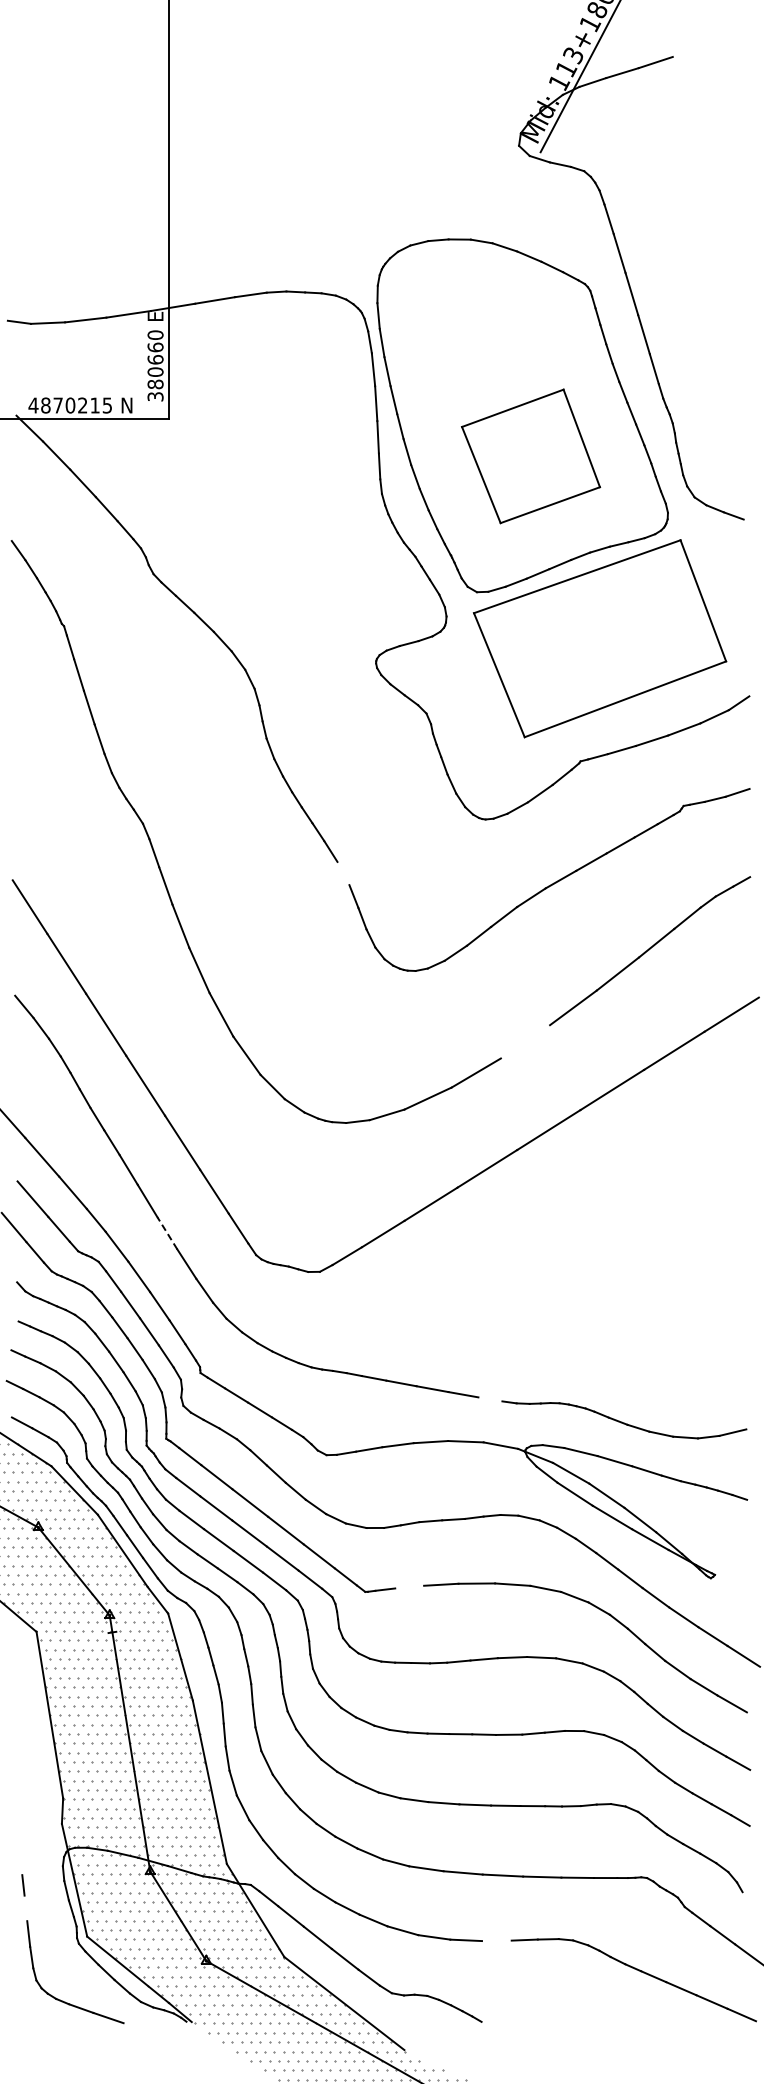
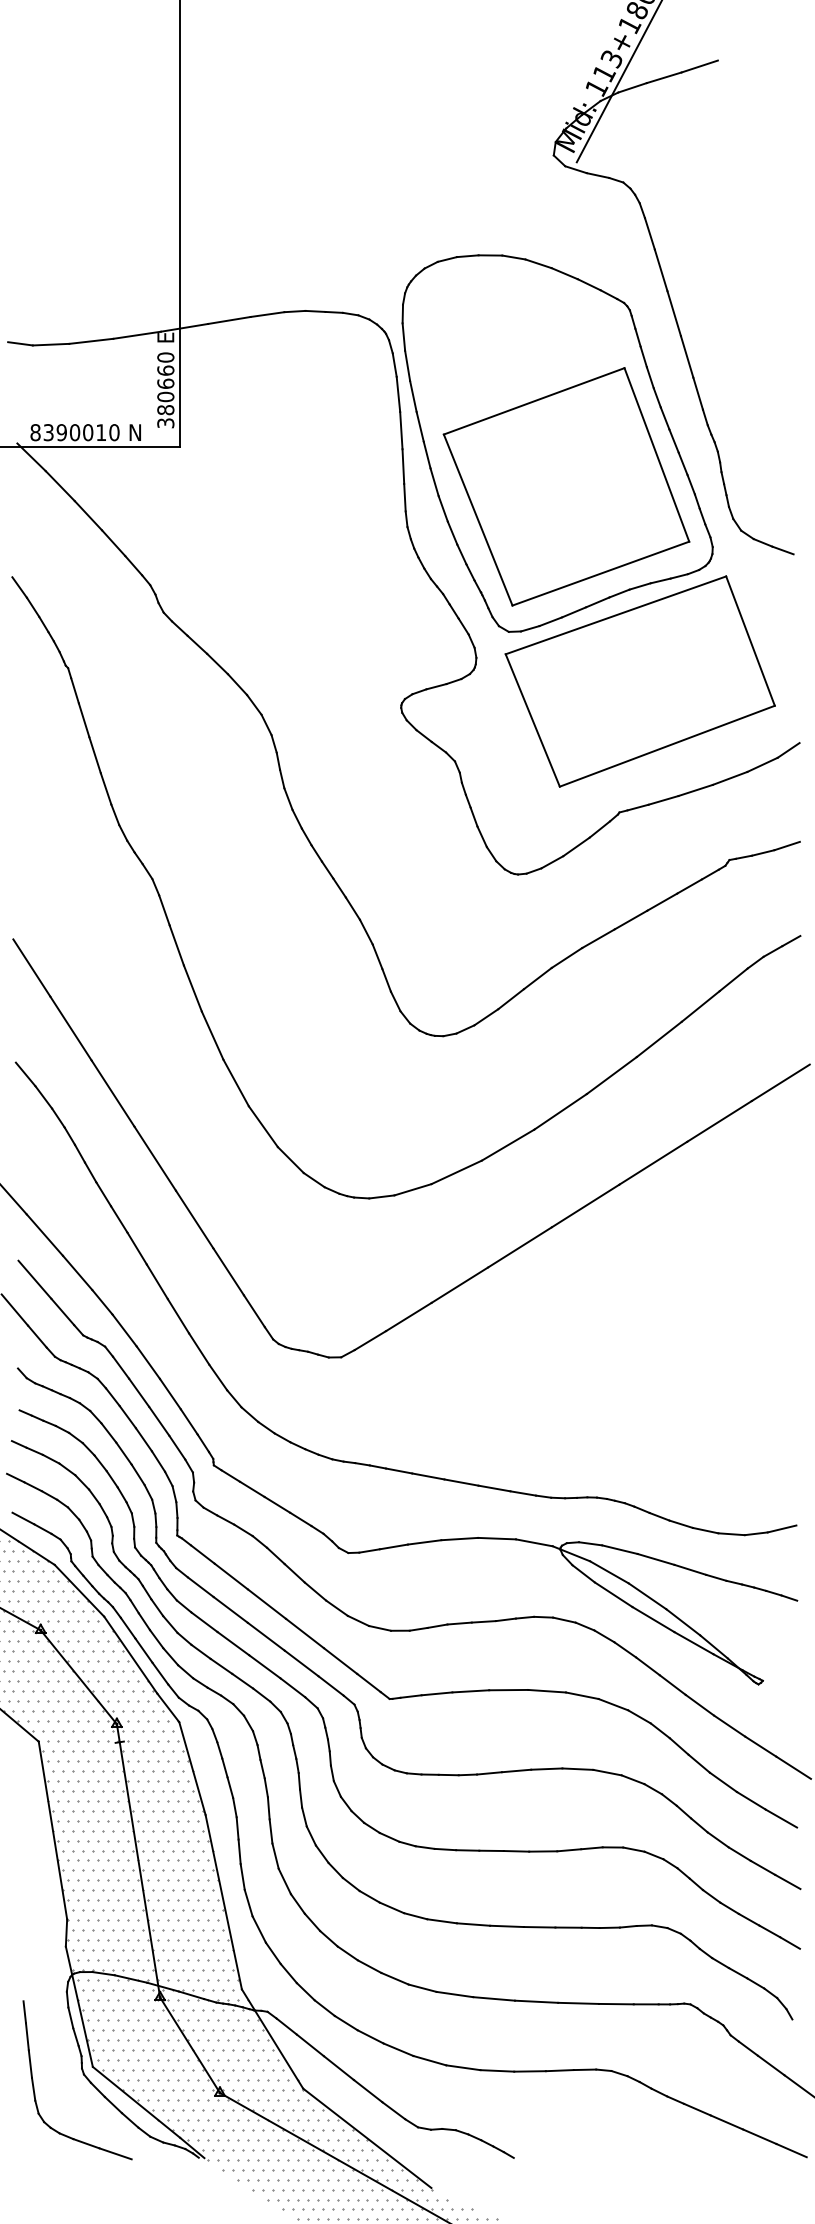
text: (70, 405) -> (75, 432), 4870215 -> 8390010
part: (530, 456) -> (566, 487), size x1.67
line: (343, 873) -> (366, 932), added
line: (525, 1041) -> (560, 1111), added
line: (167, 1233) -> (178, 1316), dashed -> solid
line: (490, 1399) -> (523, 1493), added
line: (409, 1586) -> (436, 1693), added
line: (25, 1908) -> (26, 2036), added
line: (496, 1940) -> (529, 2071), added

